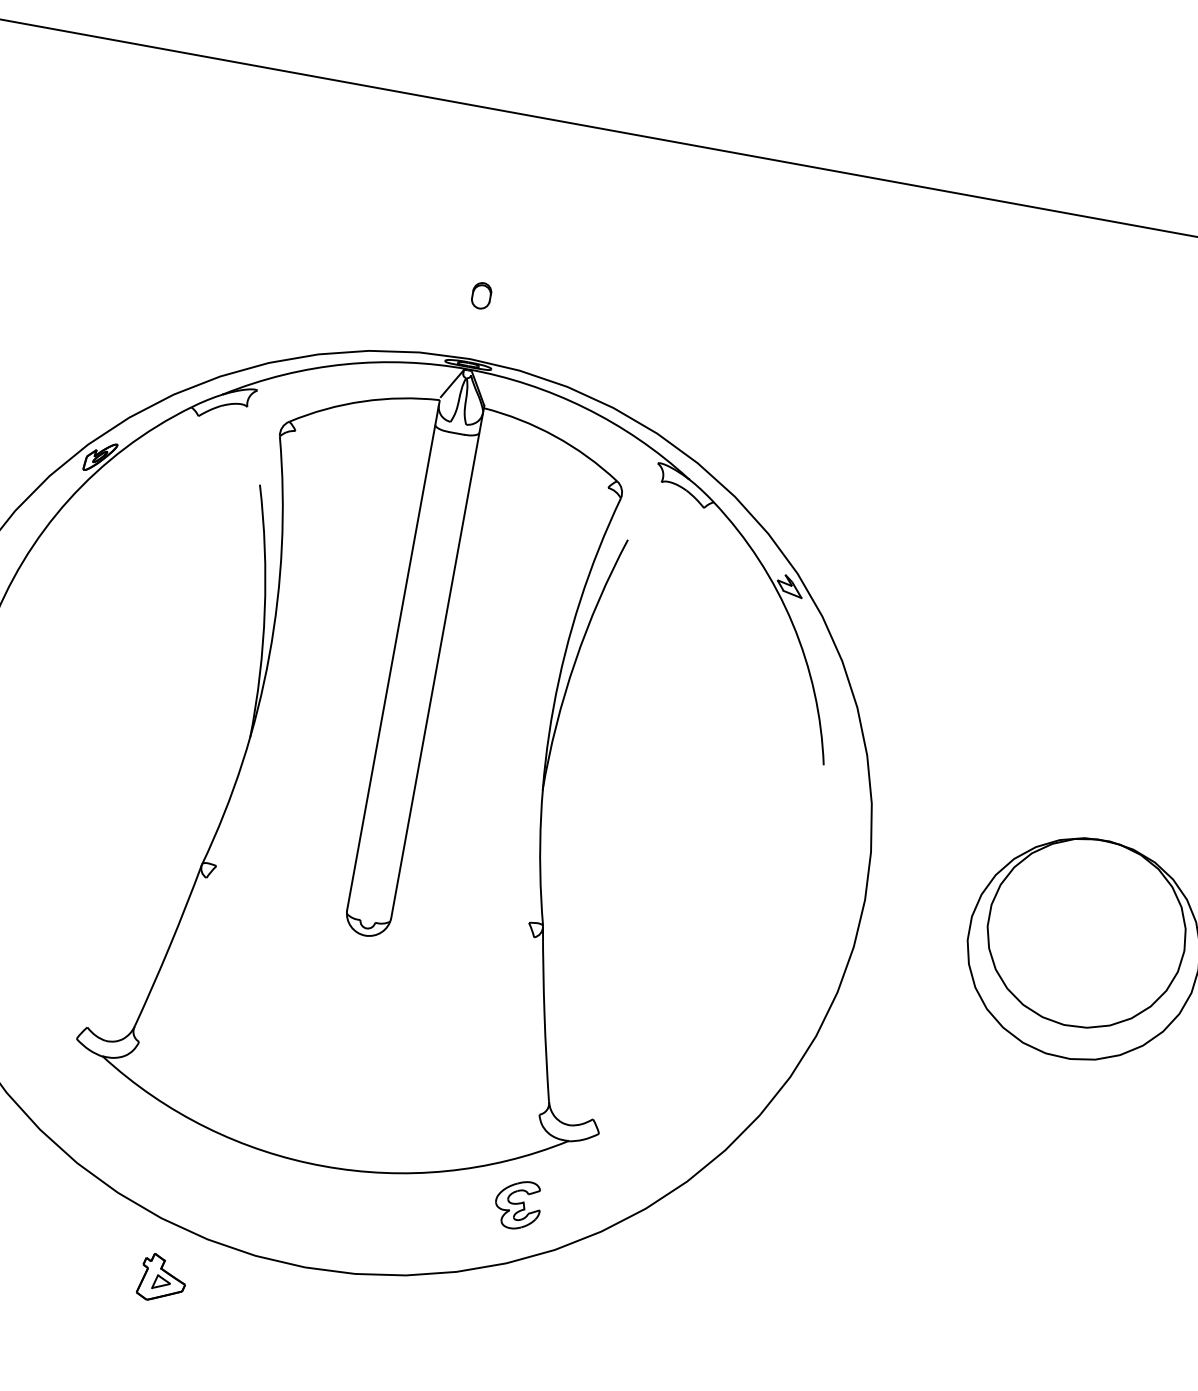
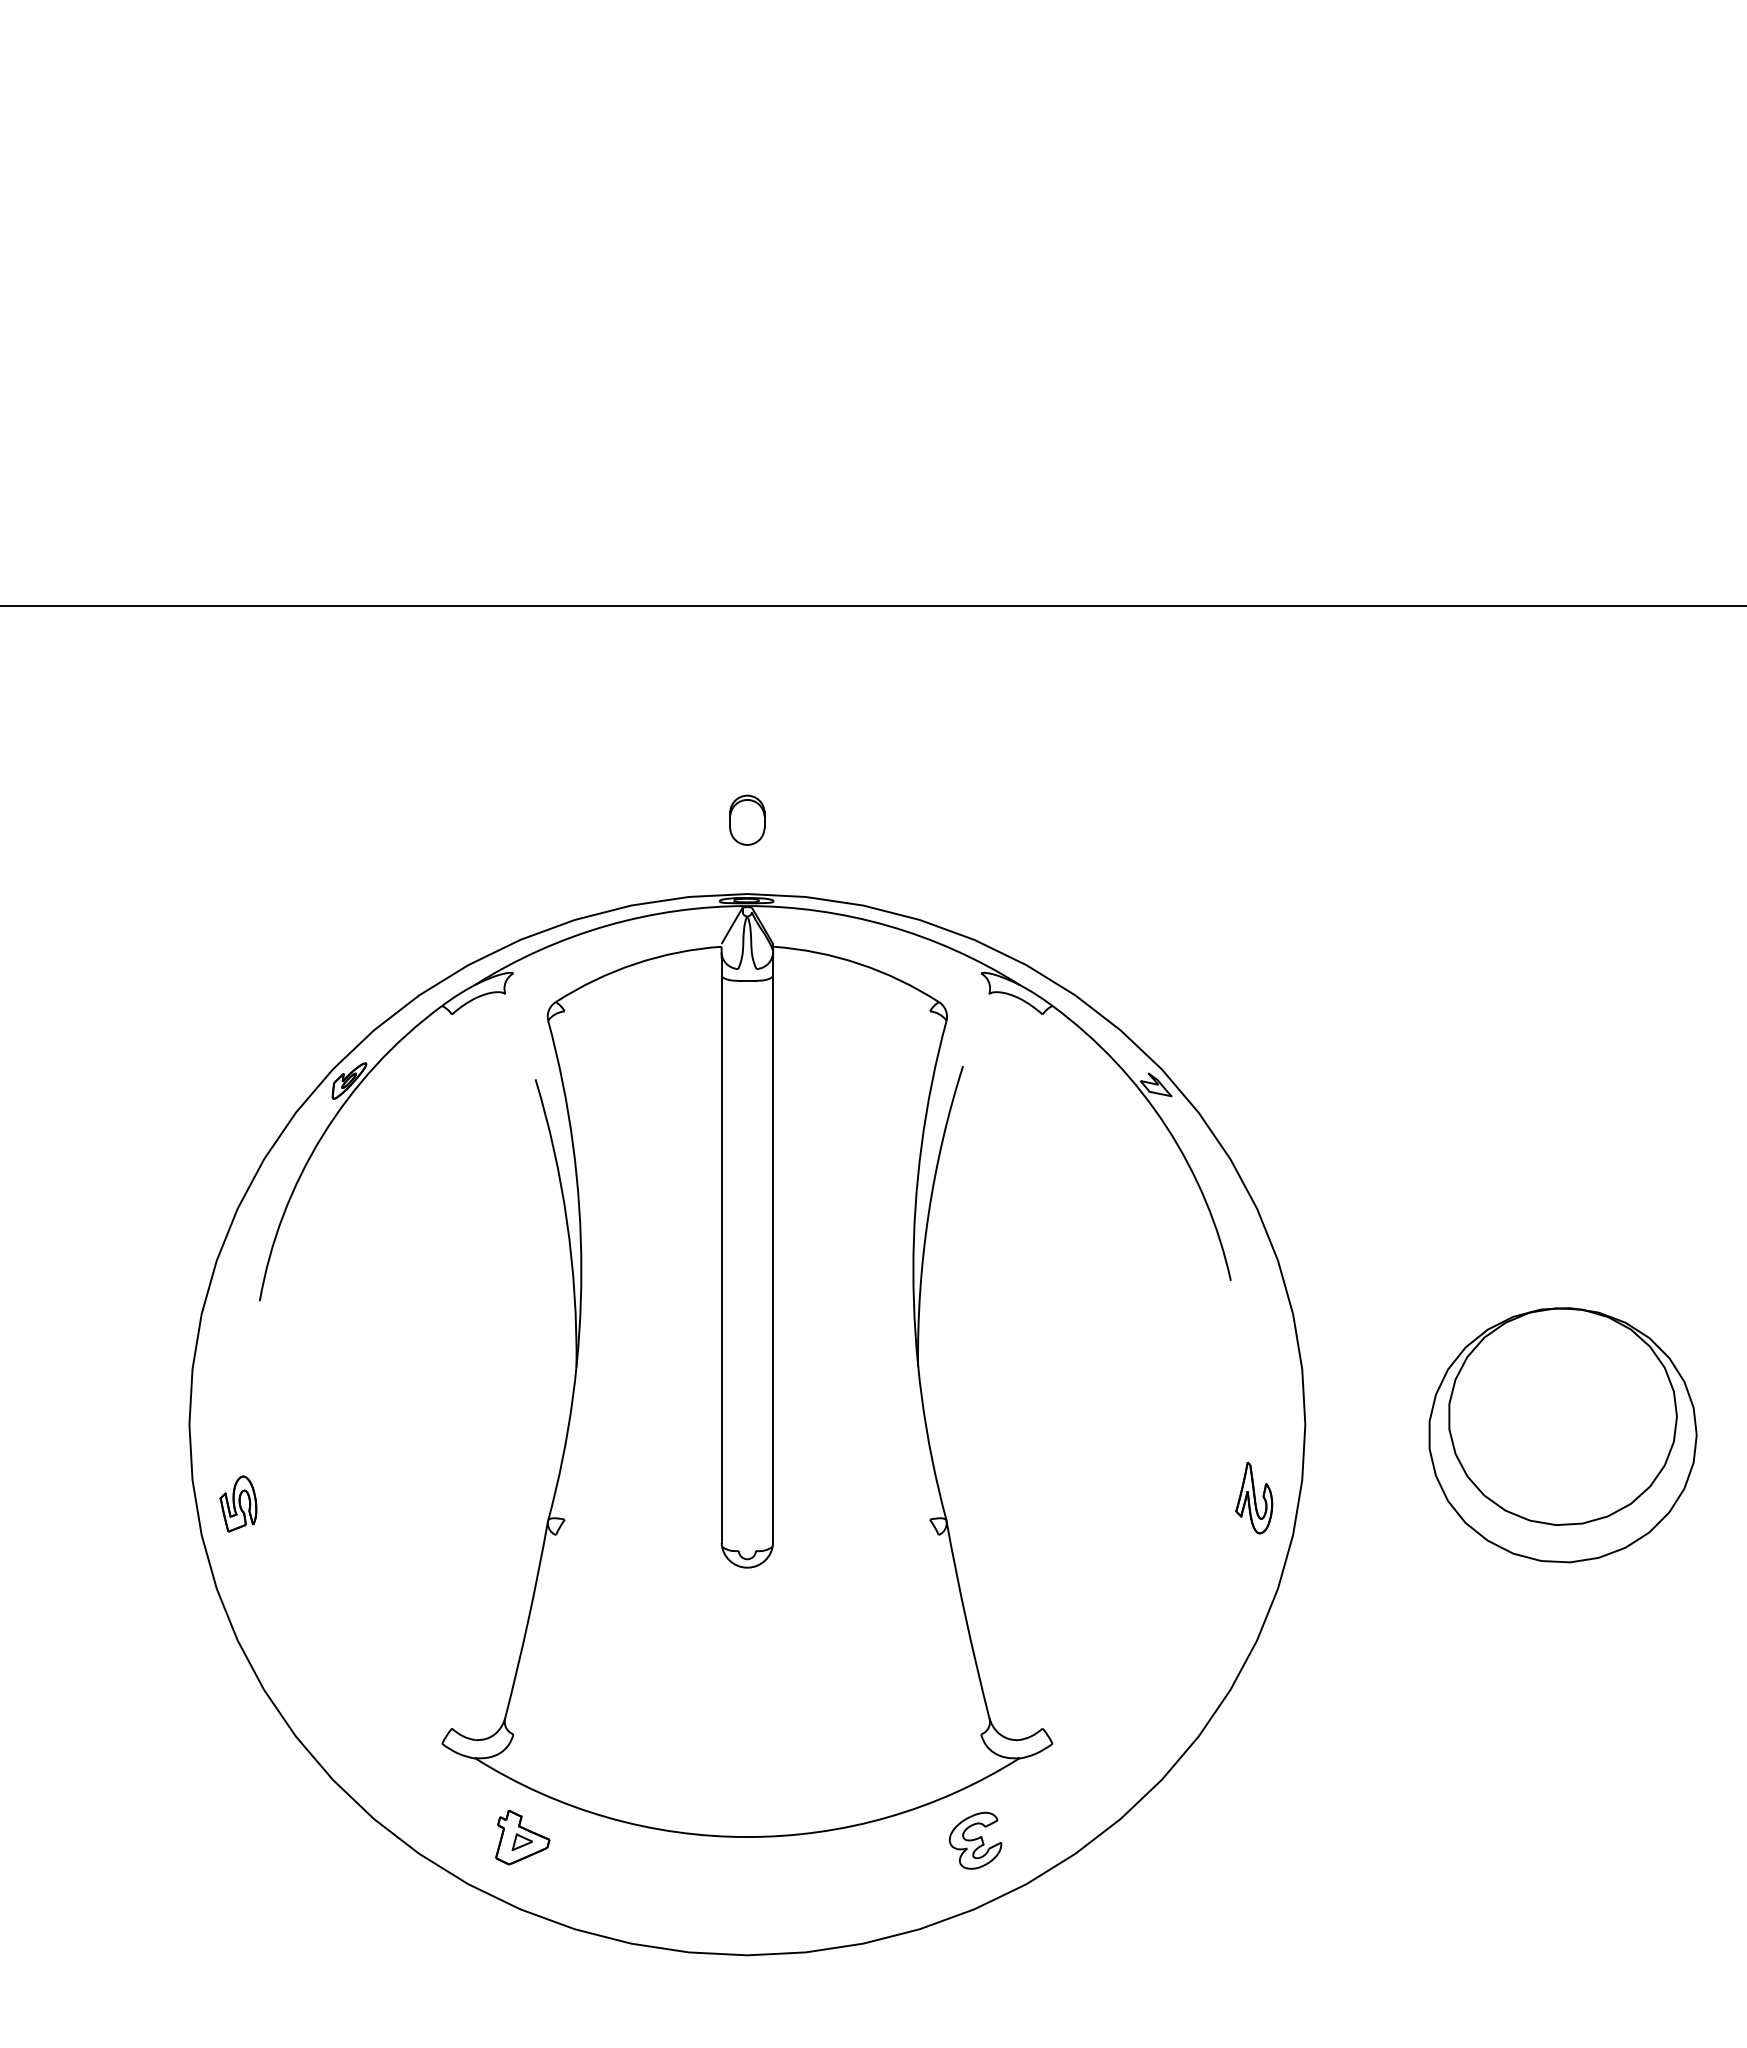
part: (481, 295) -> (747, 819), size x1.67
part: (810, 954) -> (1254, 1497), added
part: (162, 1278) -> (522, 1837), moved

